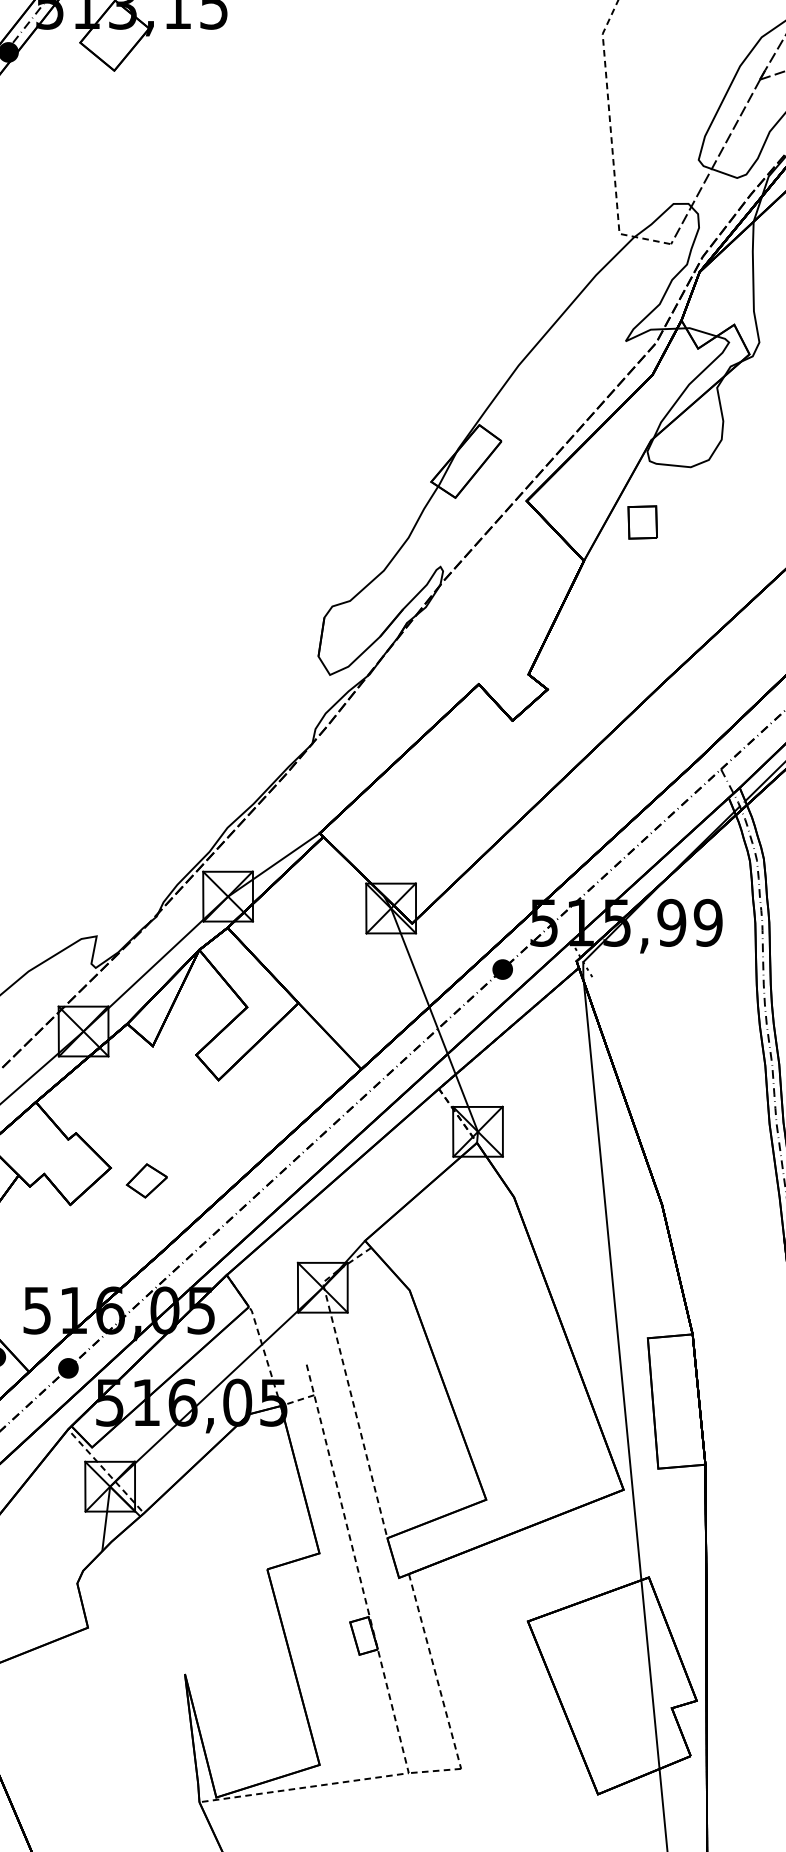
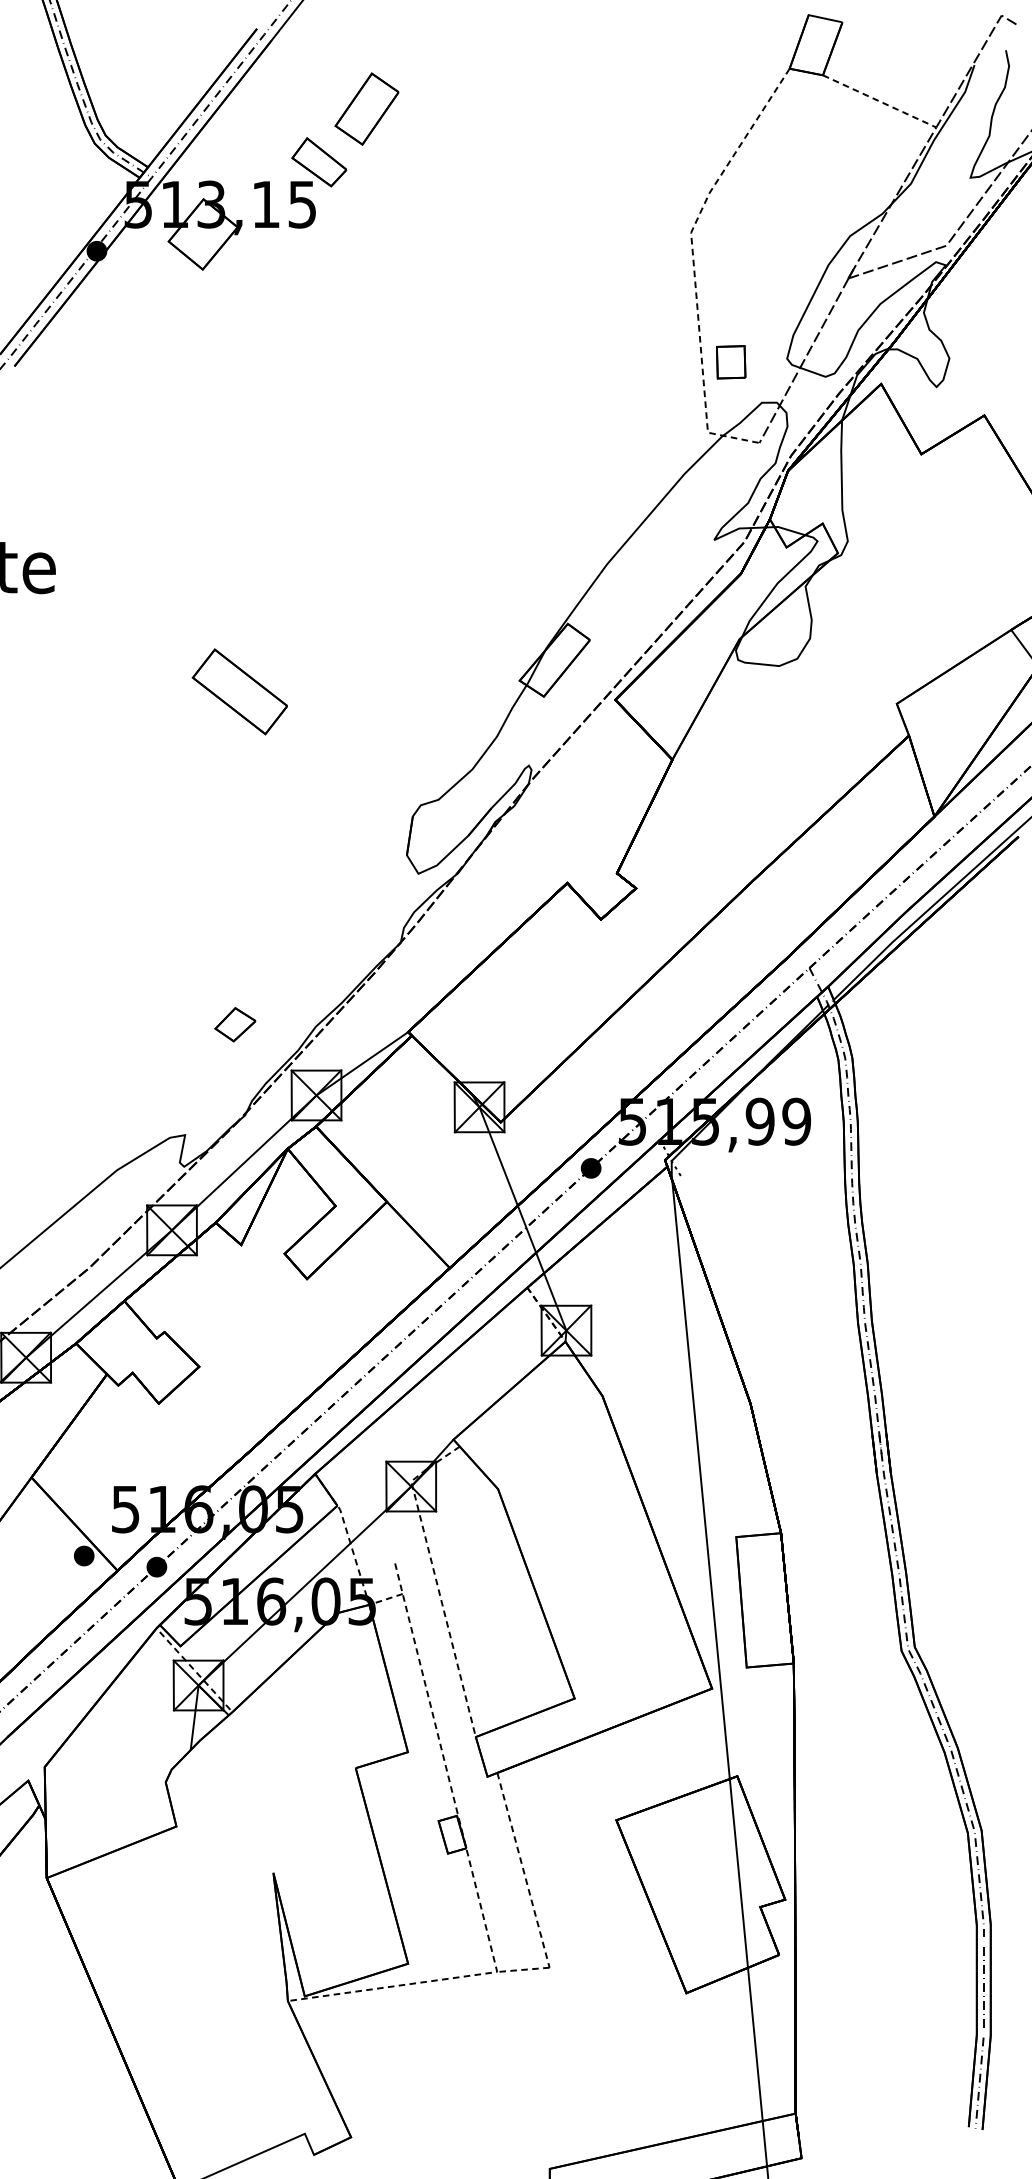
part: (151, 492) -> (239, 691), added
part: (643, 522) -> (731, 362), moved
part: (147, 1180) -> (235, 1024), moved

